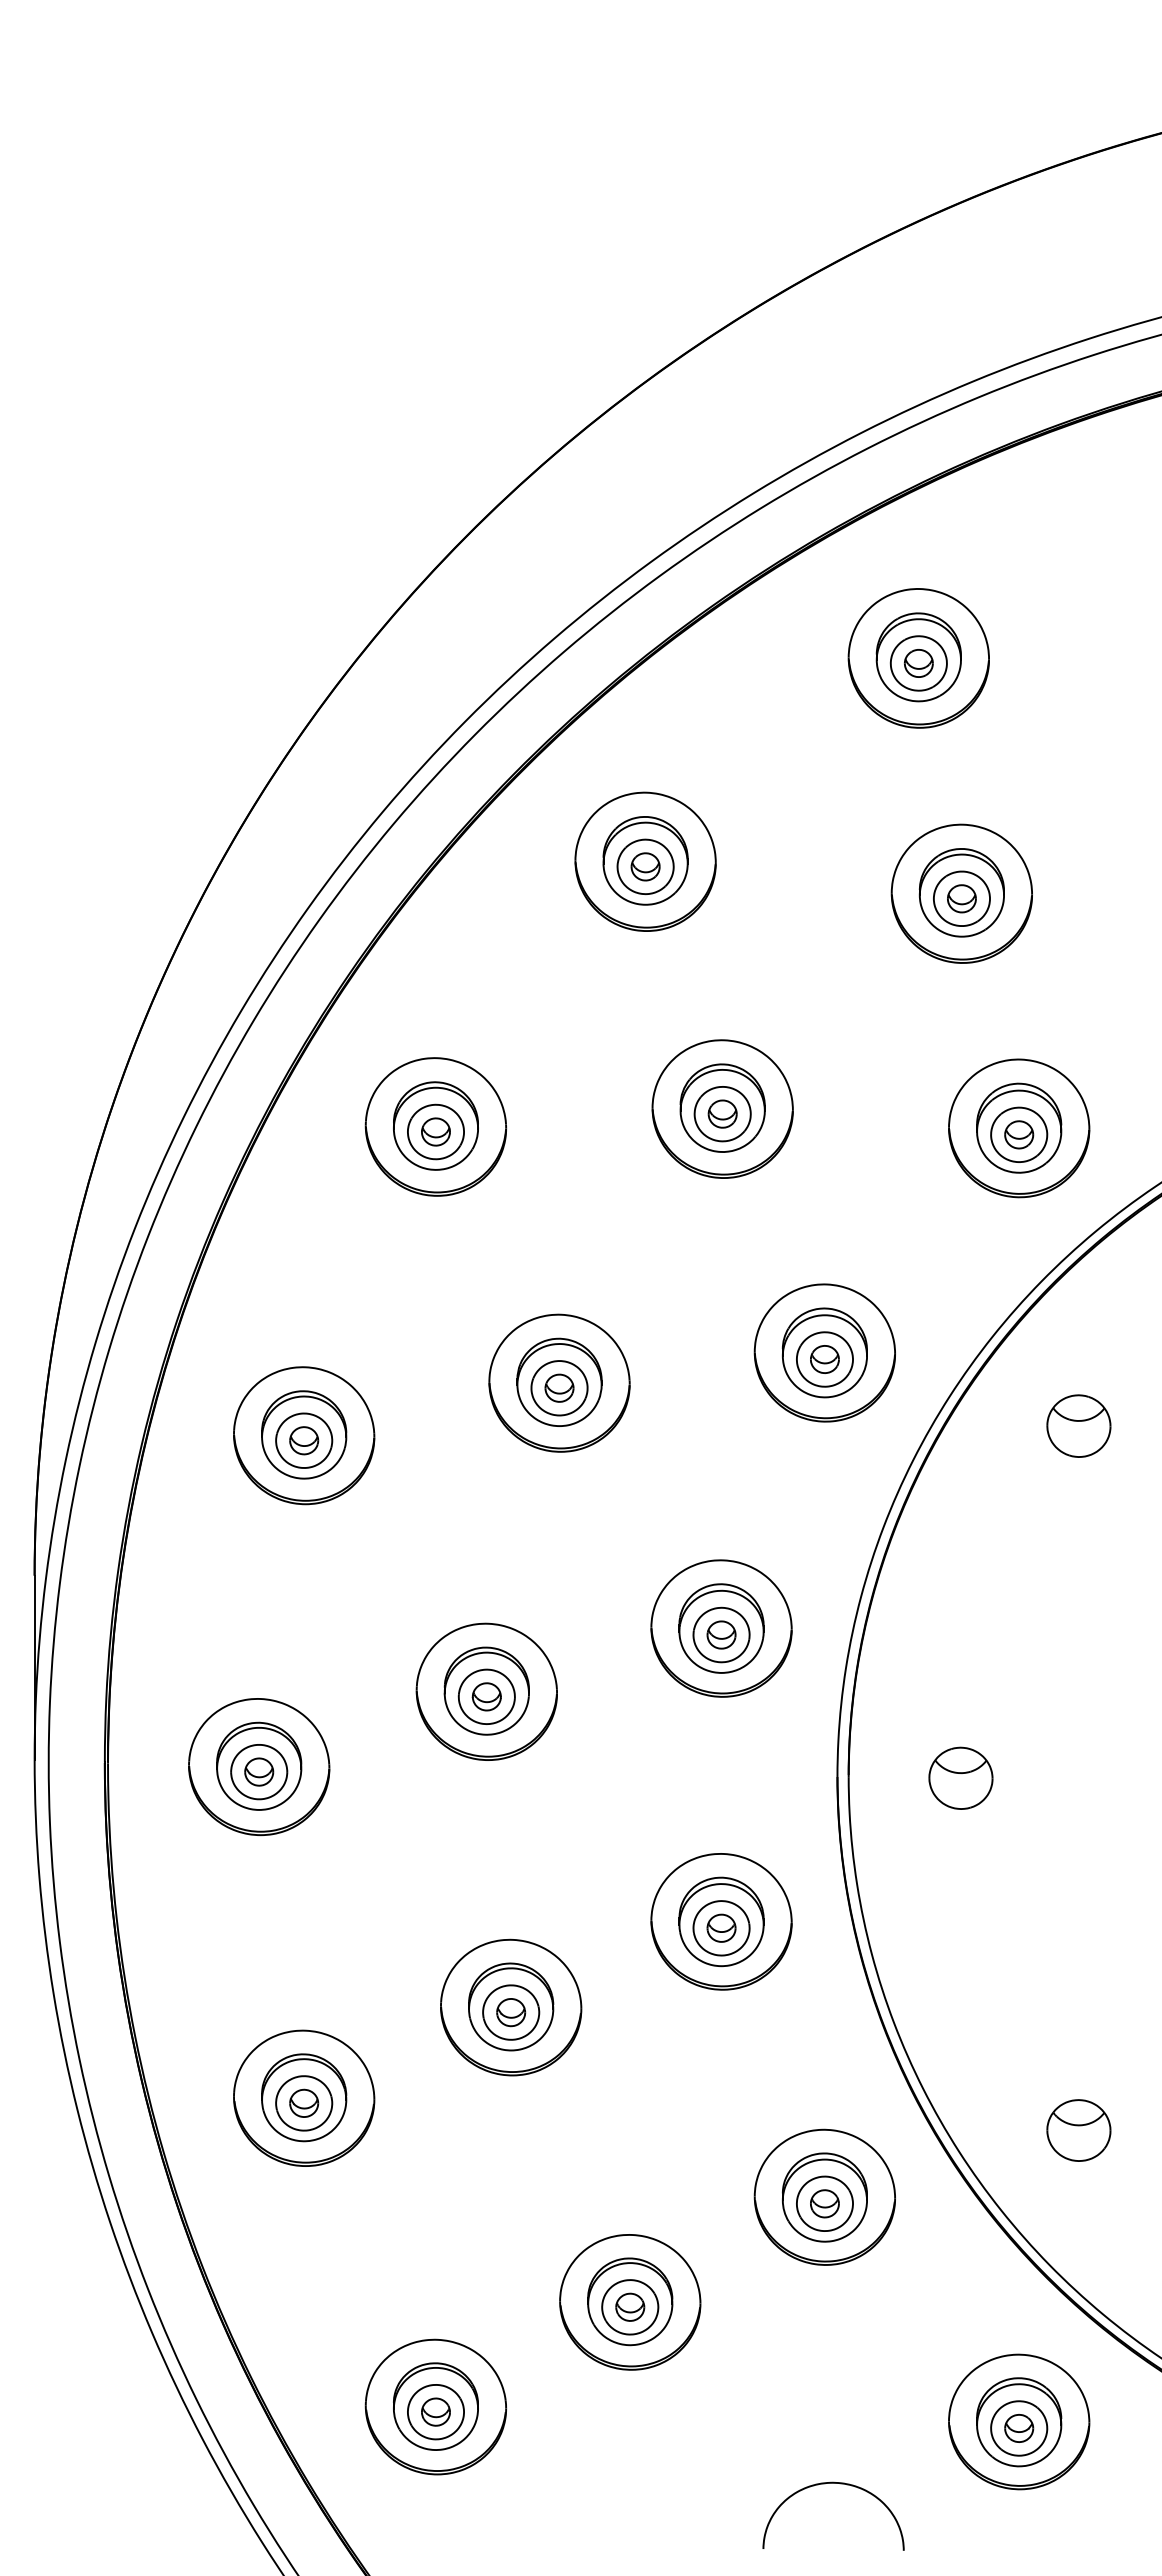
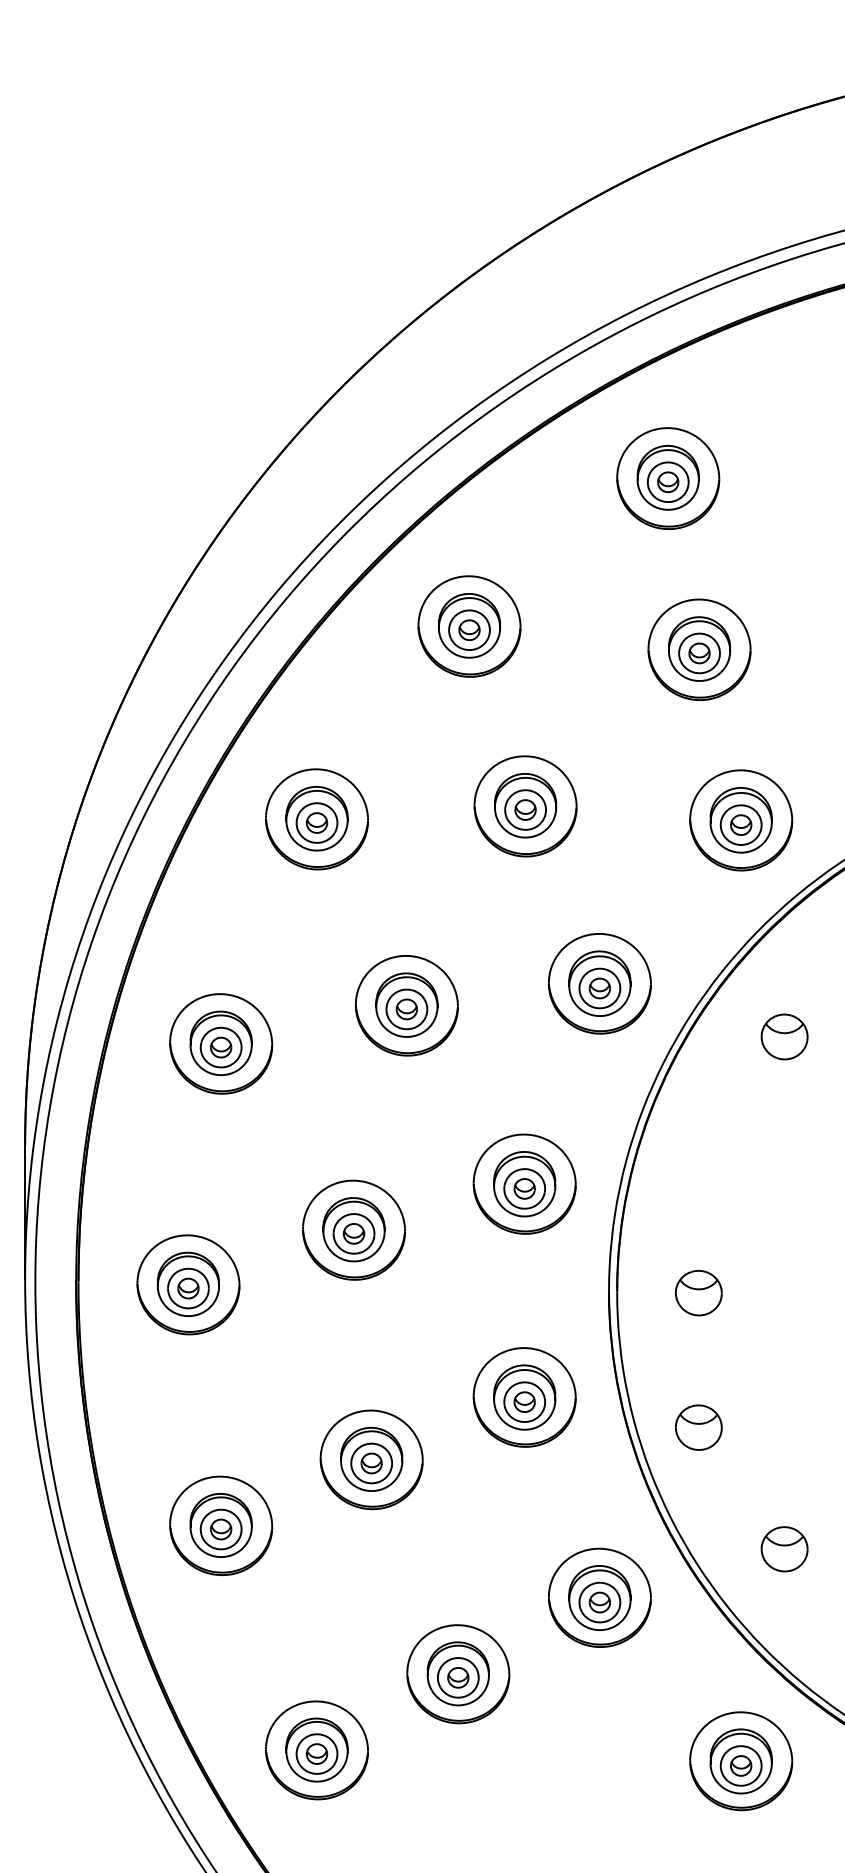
part: (960, 1962) -> (698, 1427), added
curve: (840, 2484) -> (611, 1806), removed

